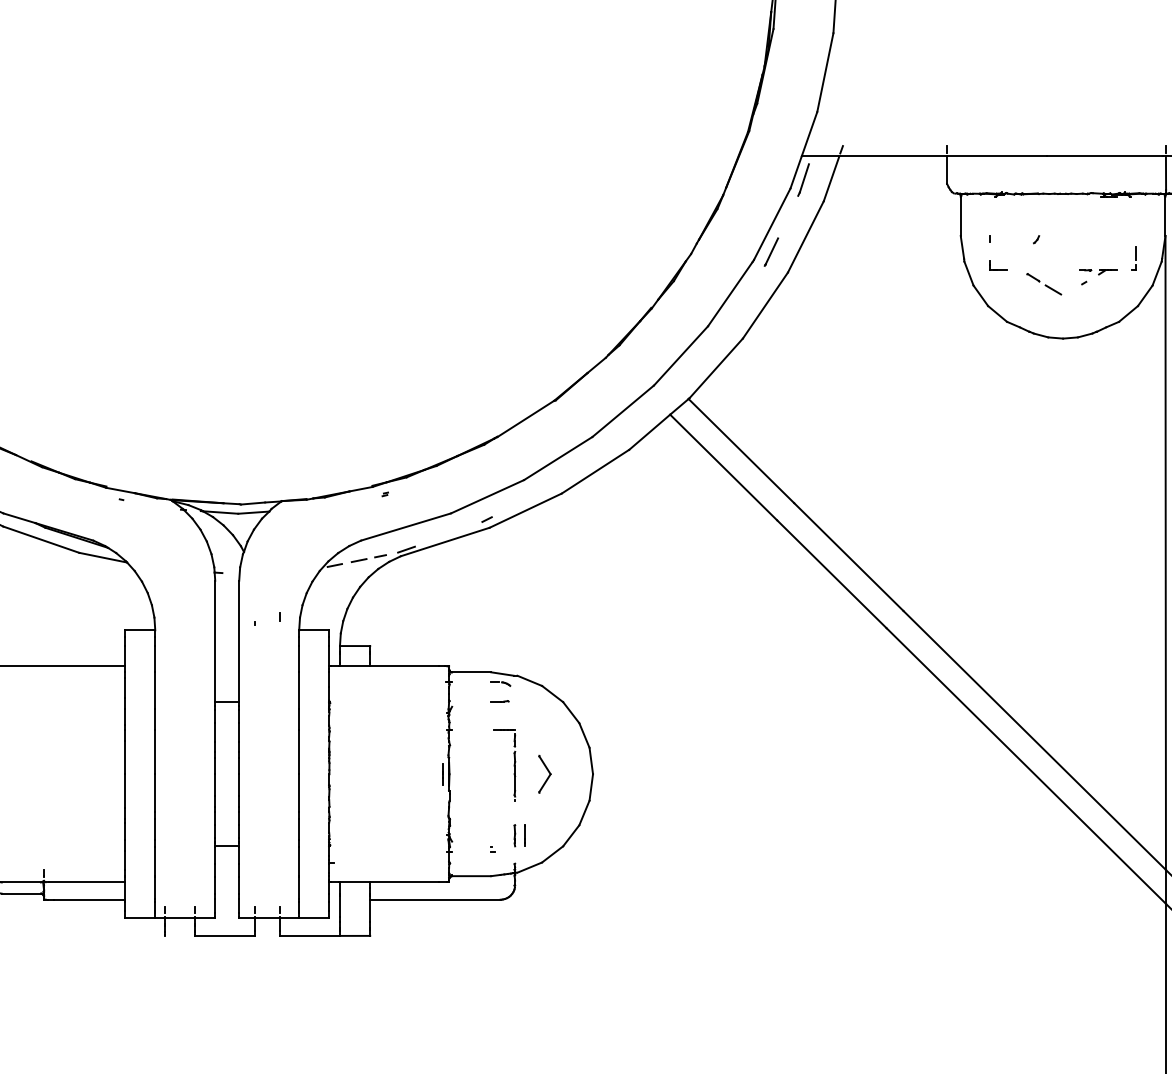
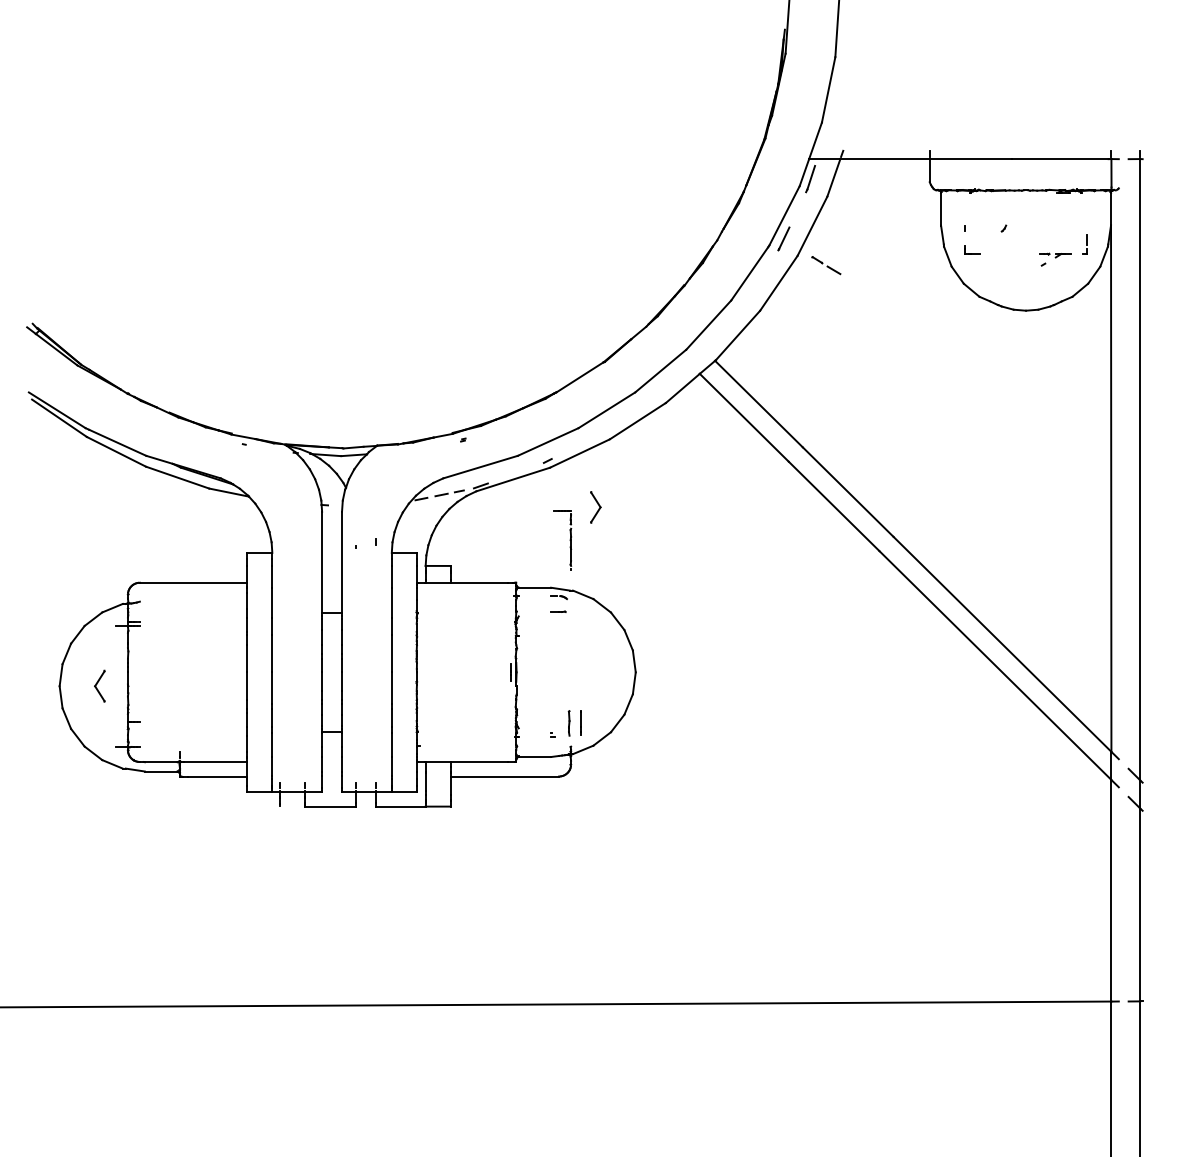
part: (1044, 284) -> (826, 265), moved
part: (513, 765) -> (569, 540), moved
part: (544, 774) -> (595, 507), moved
part: (519, 835) -> (574, 723), size x1.4

